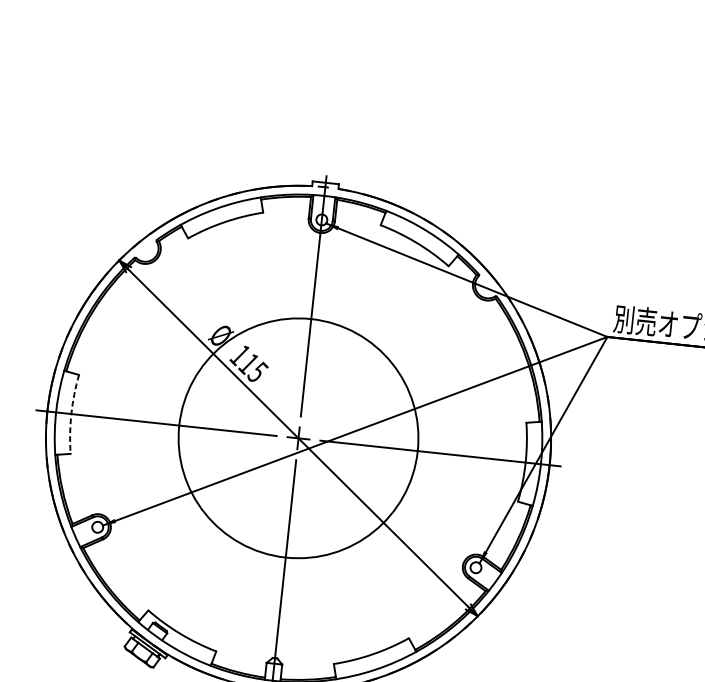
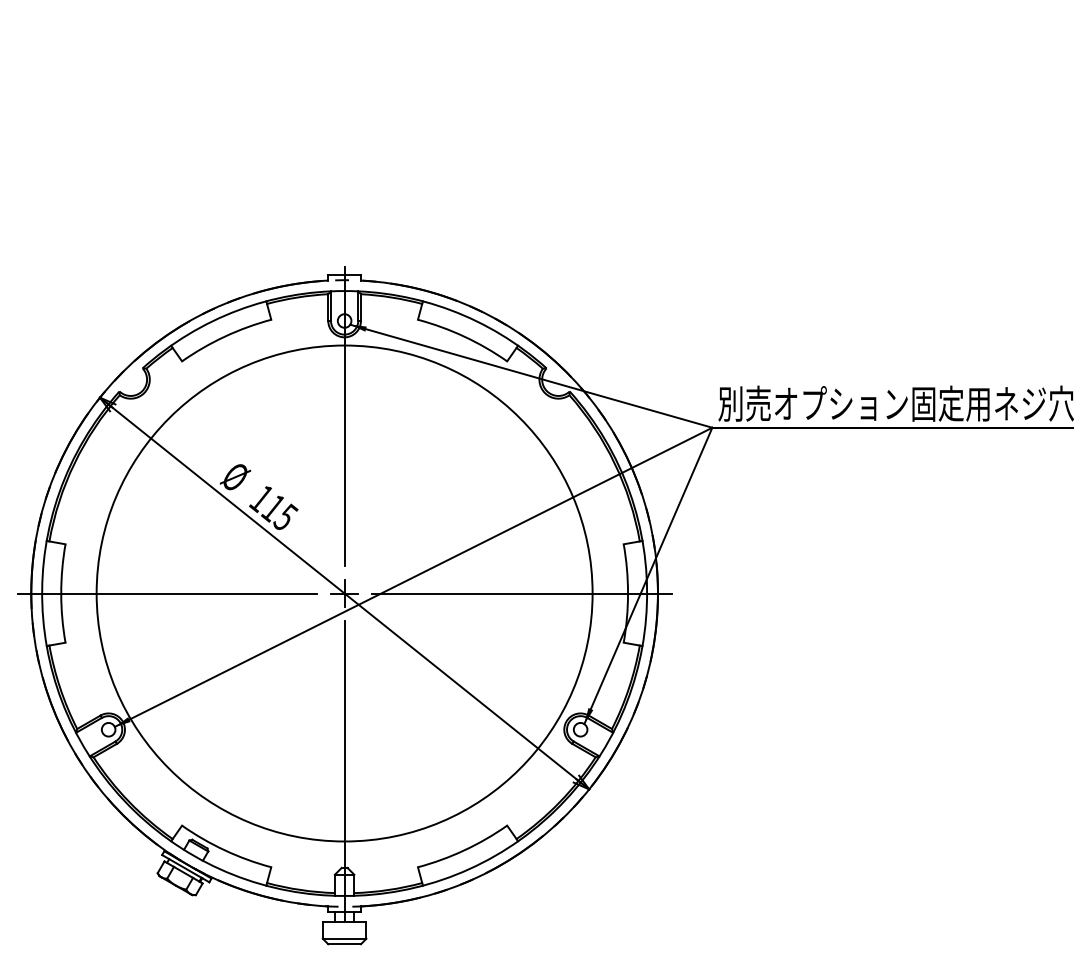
arc: (71, 414) -> (61, 593), dashed -> solid
circle: (298, 438) -> (344, 593), size x1.67

